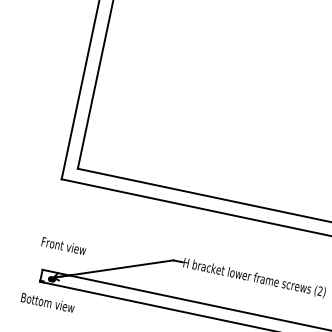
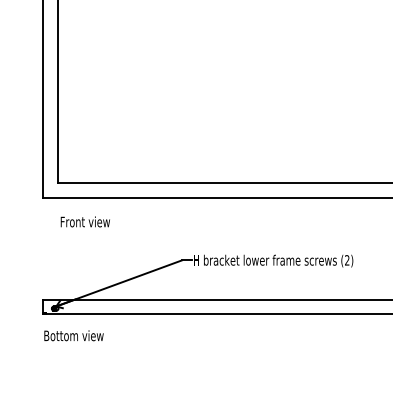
text: (63, 245) -> (84, 221), moved
text: (47, 302) -> (73, 335), moved

